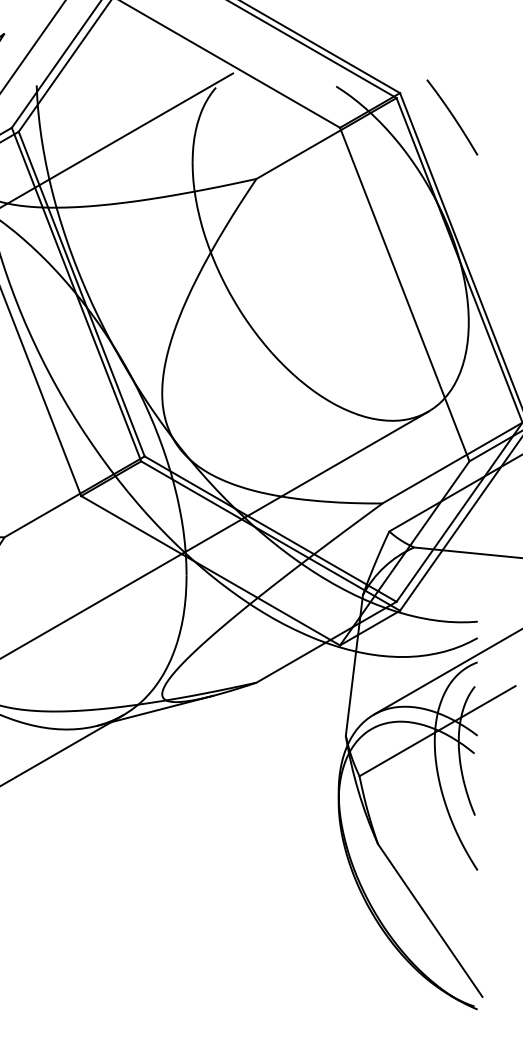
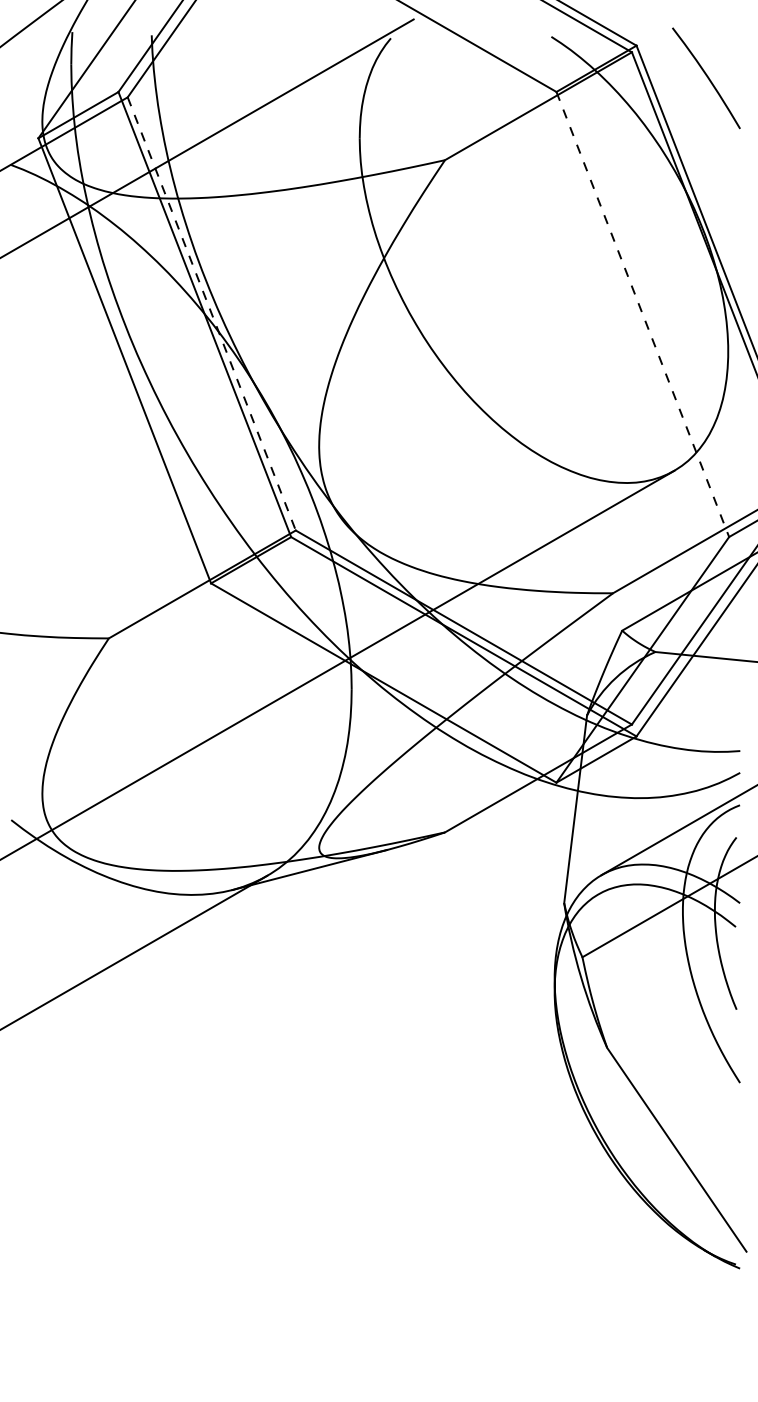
line: (81, 294) -> (211, 314), solid -> dashed
line: (404, 294) -> (642, 314), solid -> dashed

